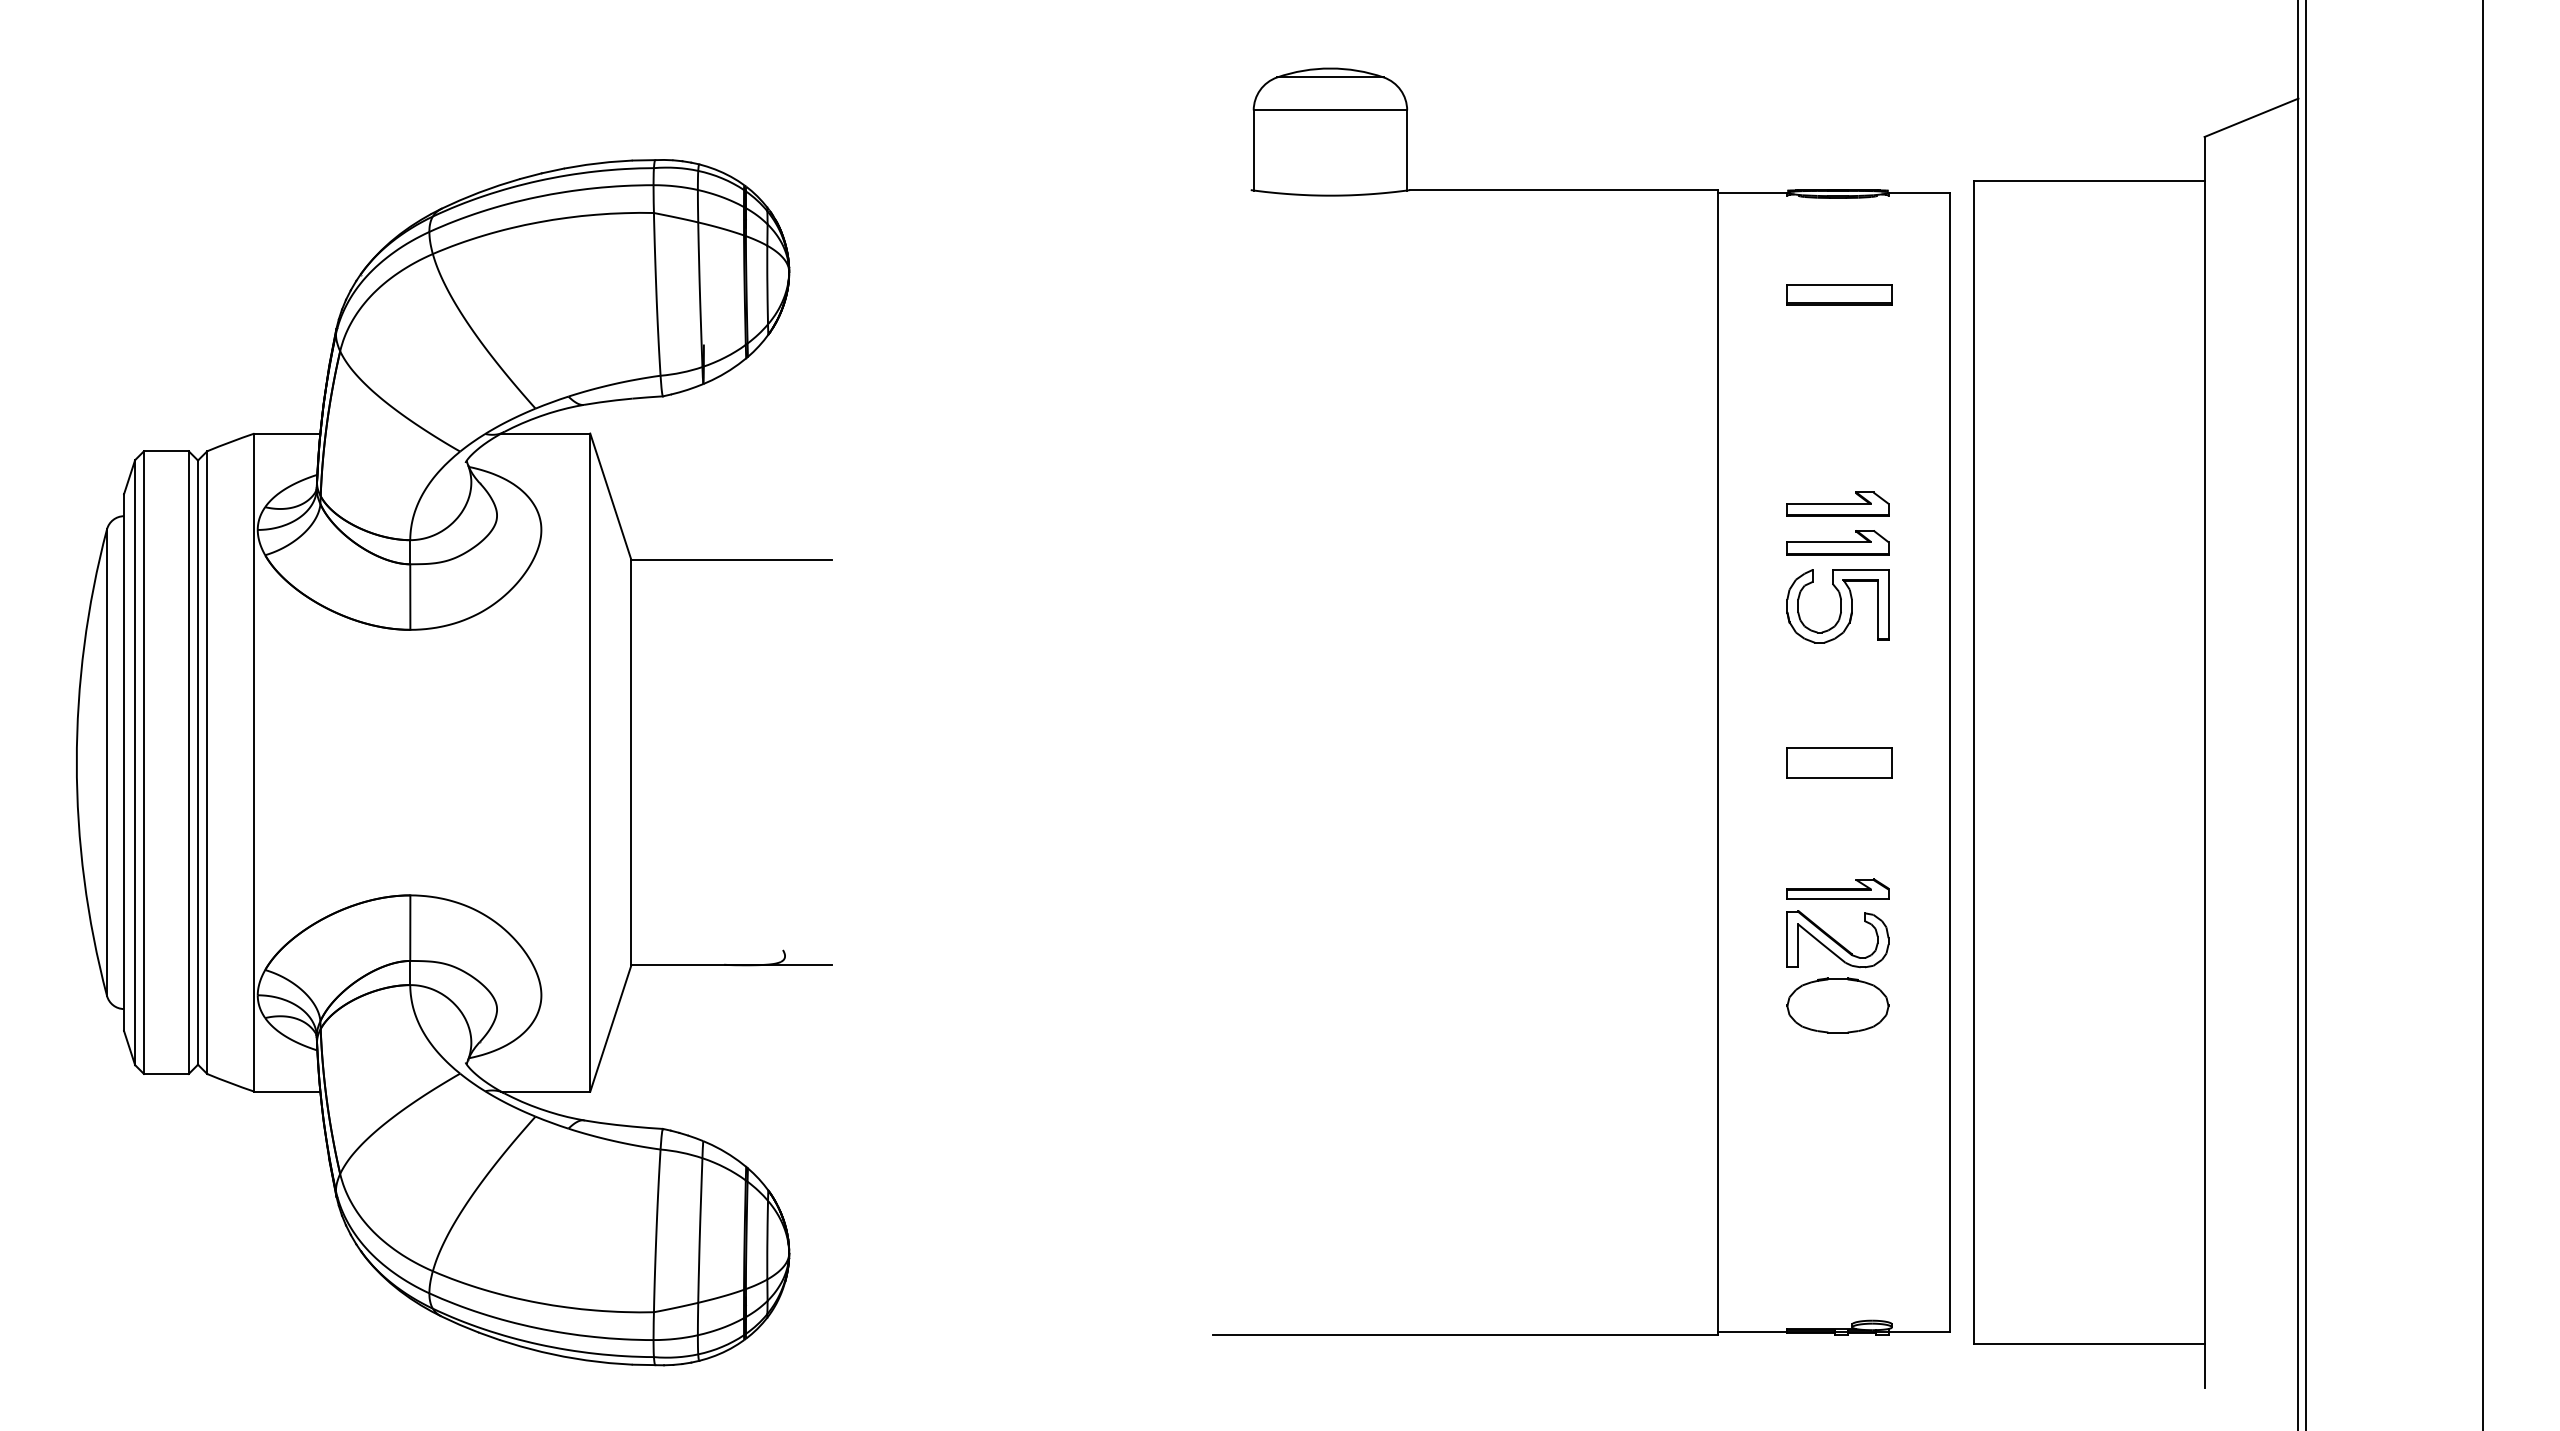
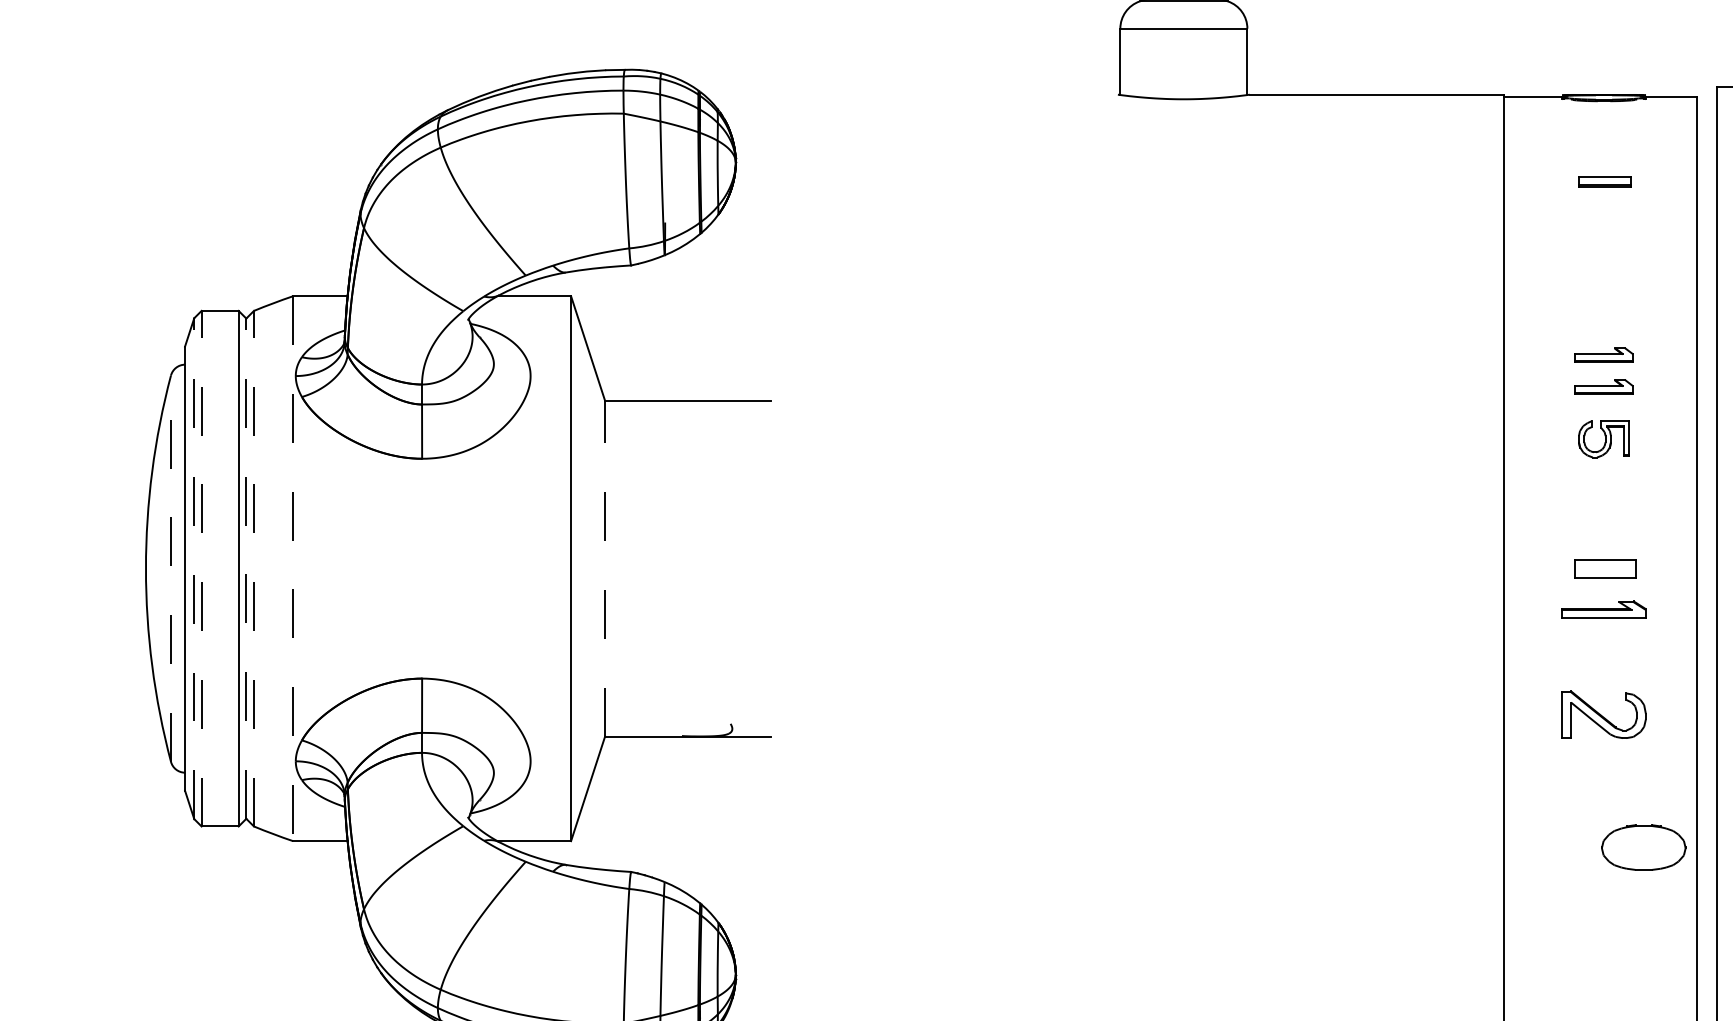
part: (1839, 294) -> (1605, 181), size x0.6
part: (1837, 503) -> (1603, 354), size x0.7
part: (1837, 542) -> (1603, 386), size x0.7
part: (1837, 606) -> (1603, 439), size x0.6
line: (107, 762) -> (171, 568), solid -> dashed
line: (135, 762) -> (194, 568), solid -> dashed
line: (143, 762) -> (201, 568), solid -> dashed
line: (198, 762) -> (246, 568), solid -> dashed
line: (207, 762) -> (254, 568), solid -> dashed
line: (631, 762) -> (605, 568), solid -> dashed
part: (1839, 762) -> (1605, 568), size x0.7
line: (254, 763) -> (293, 569), solid -> dashed
part: (1837, 888) -> (1603, 609), moved
part: (1837, 1005) -> (1643, 847), moved

